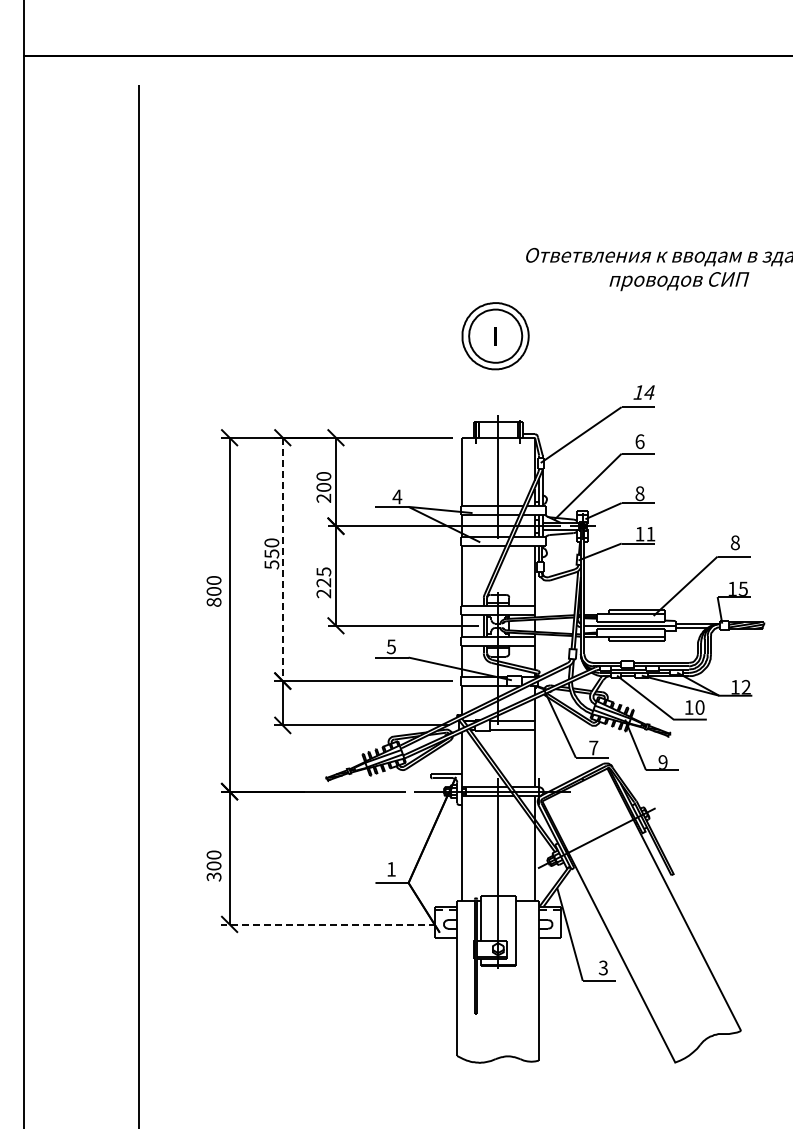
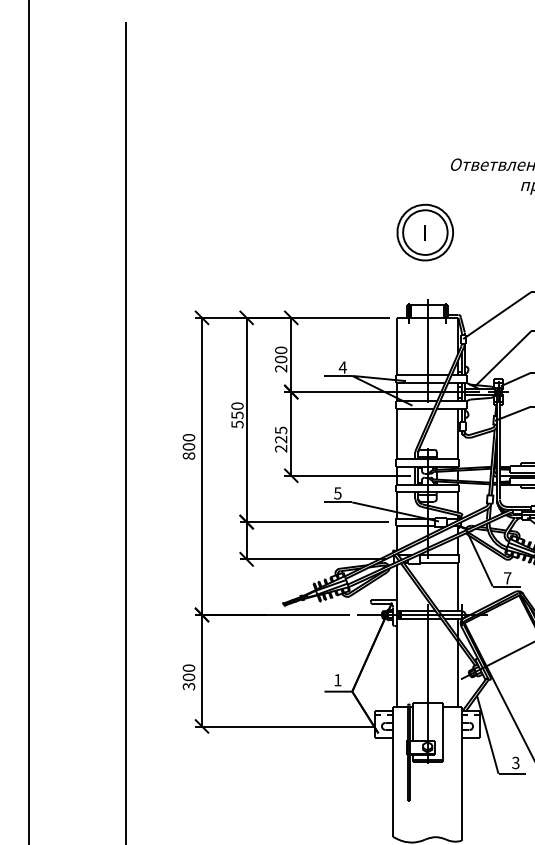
line: (282, 559) -> (246, 420), dashed -> solid
line: (327, 924) -> (284, 726), dashed -> solid

